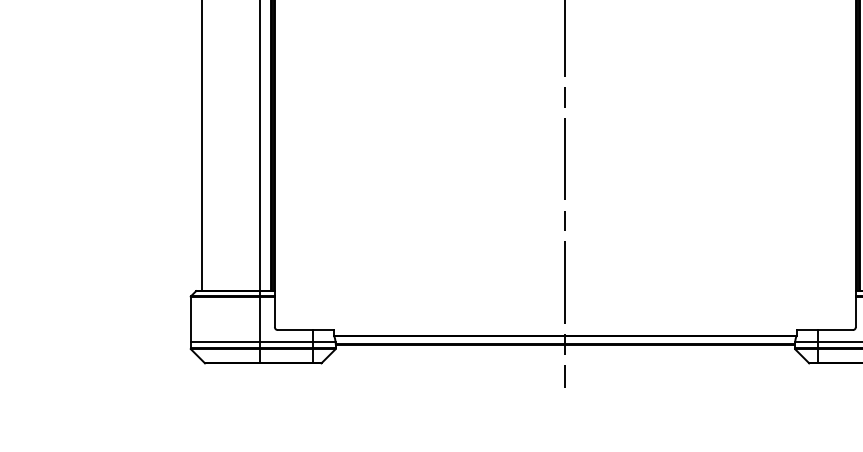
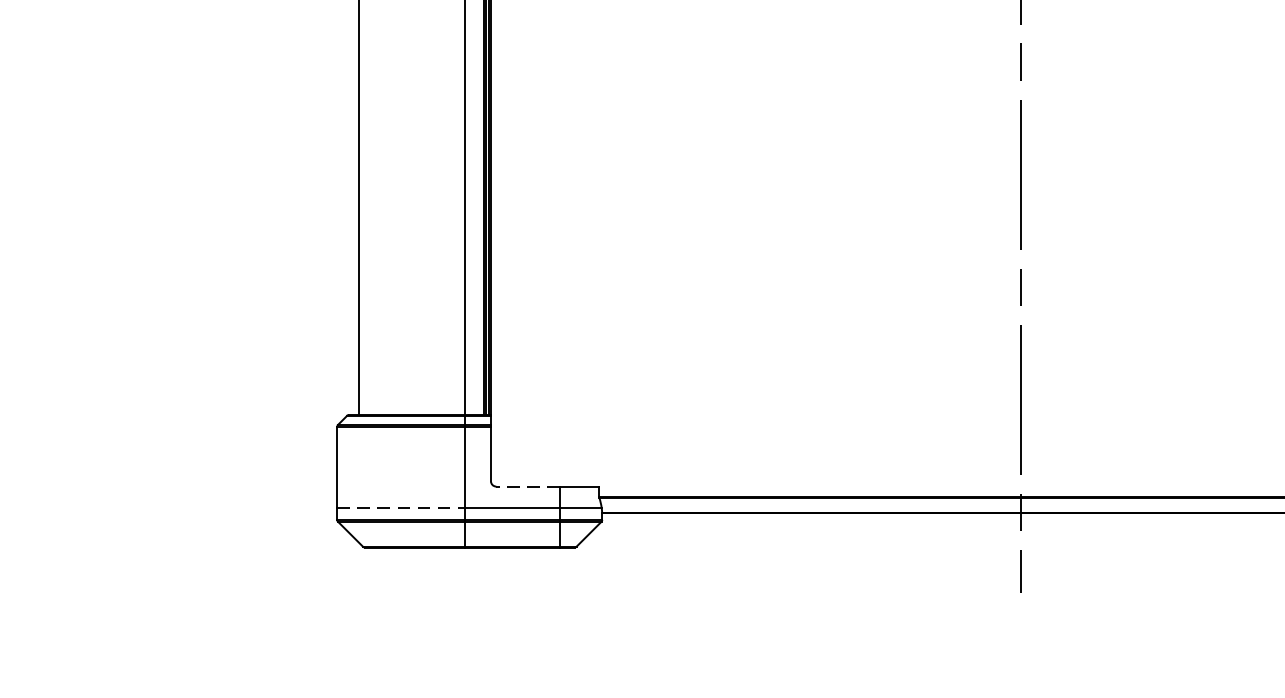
line: (294, 330) -> (526, 487), solid -> dashed
line: (225, 341) -> (400, 507), solid -> dashed

